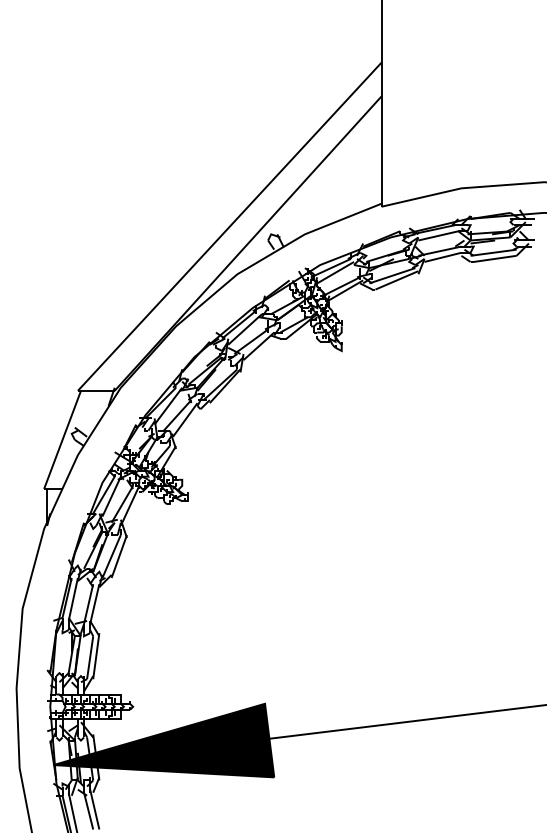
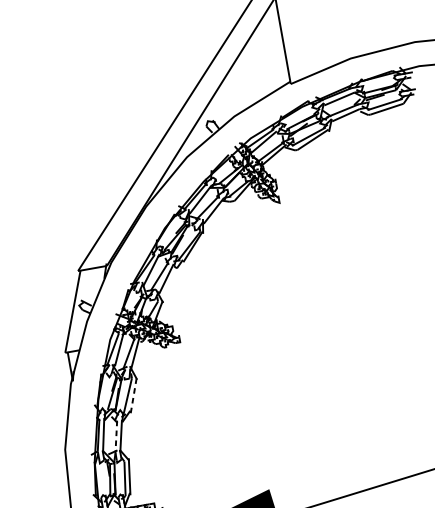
line: (119, 556) -> (133, 395), solid -> dashed
line: (88, 604) -> (116, 437), solid -> dashed

